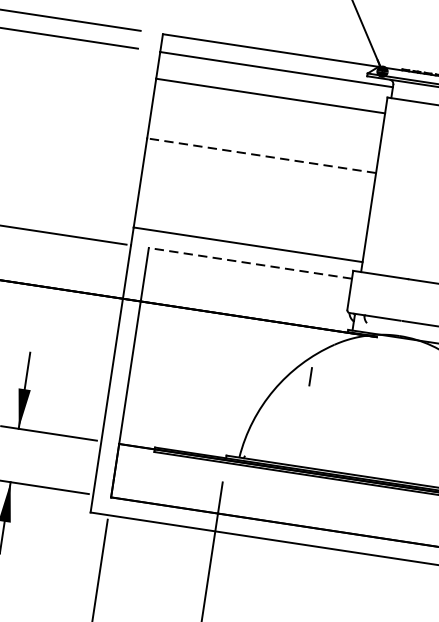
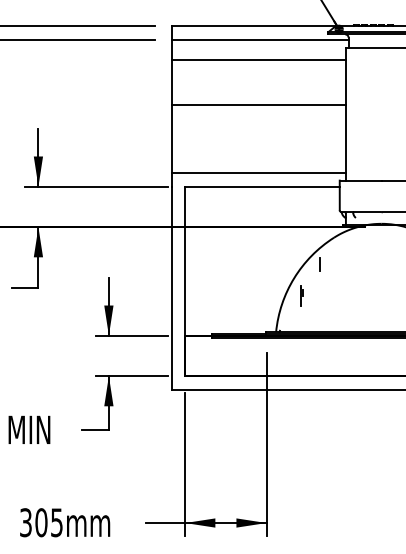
line: (261, 155) -> (258, 105), dashed -> solid
line: (250, 263) -> (262, 186), dashed -> solid
line: (280, 414) -> (301, 295), added

